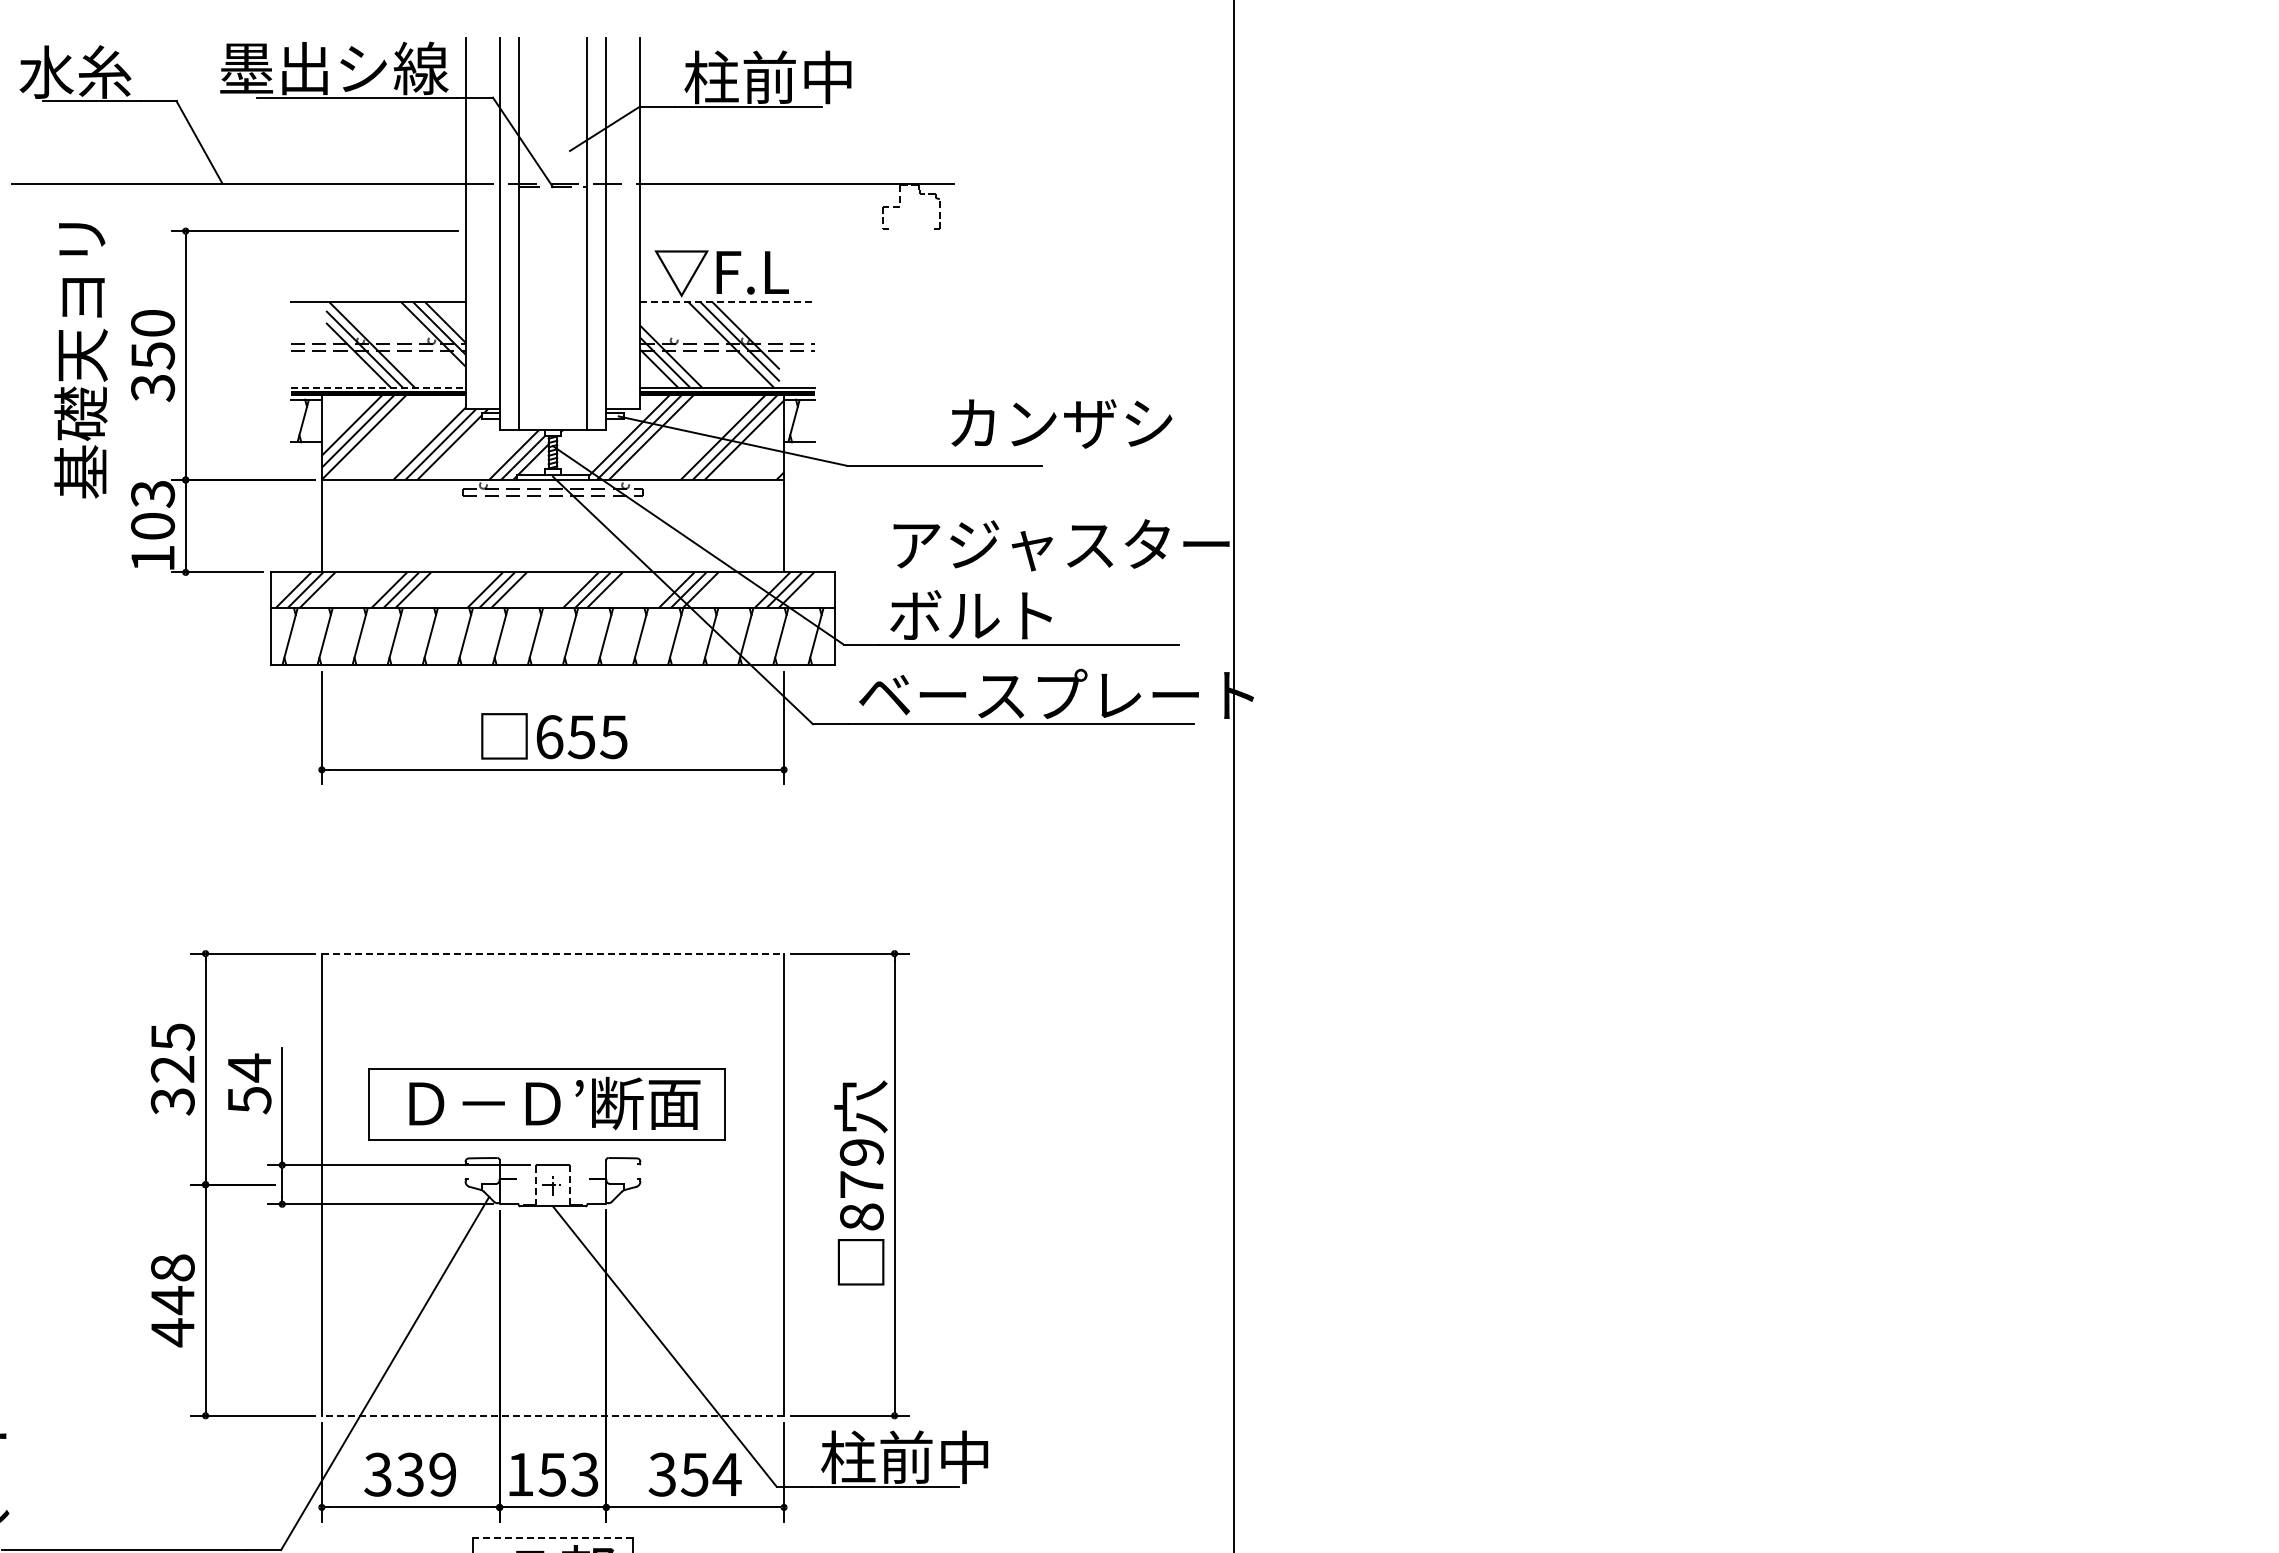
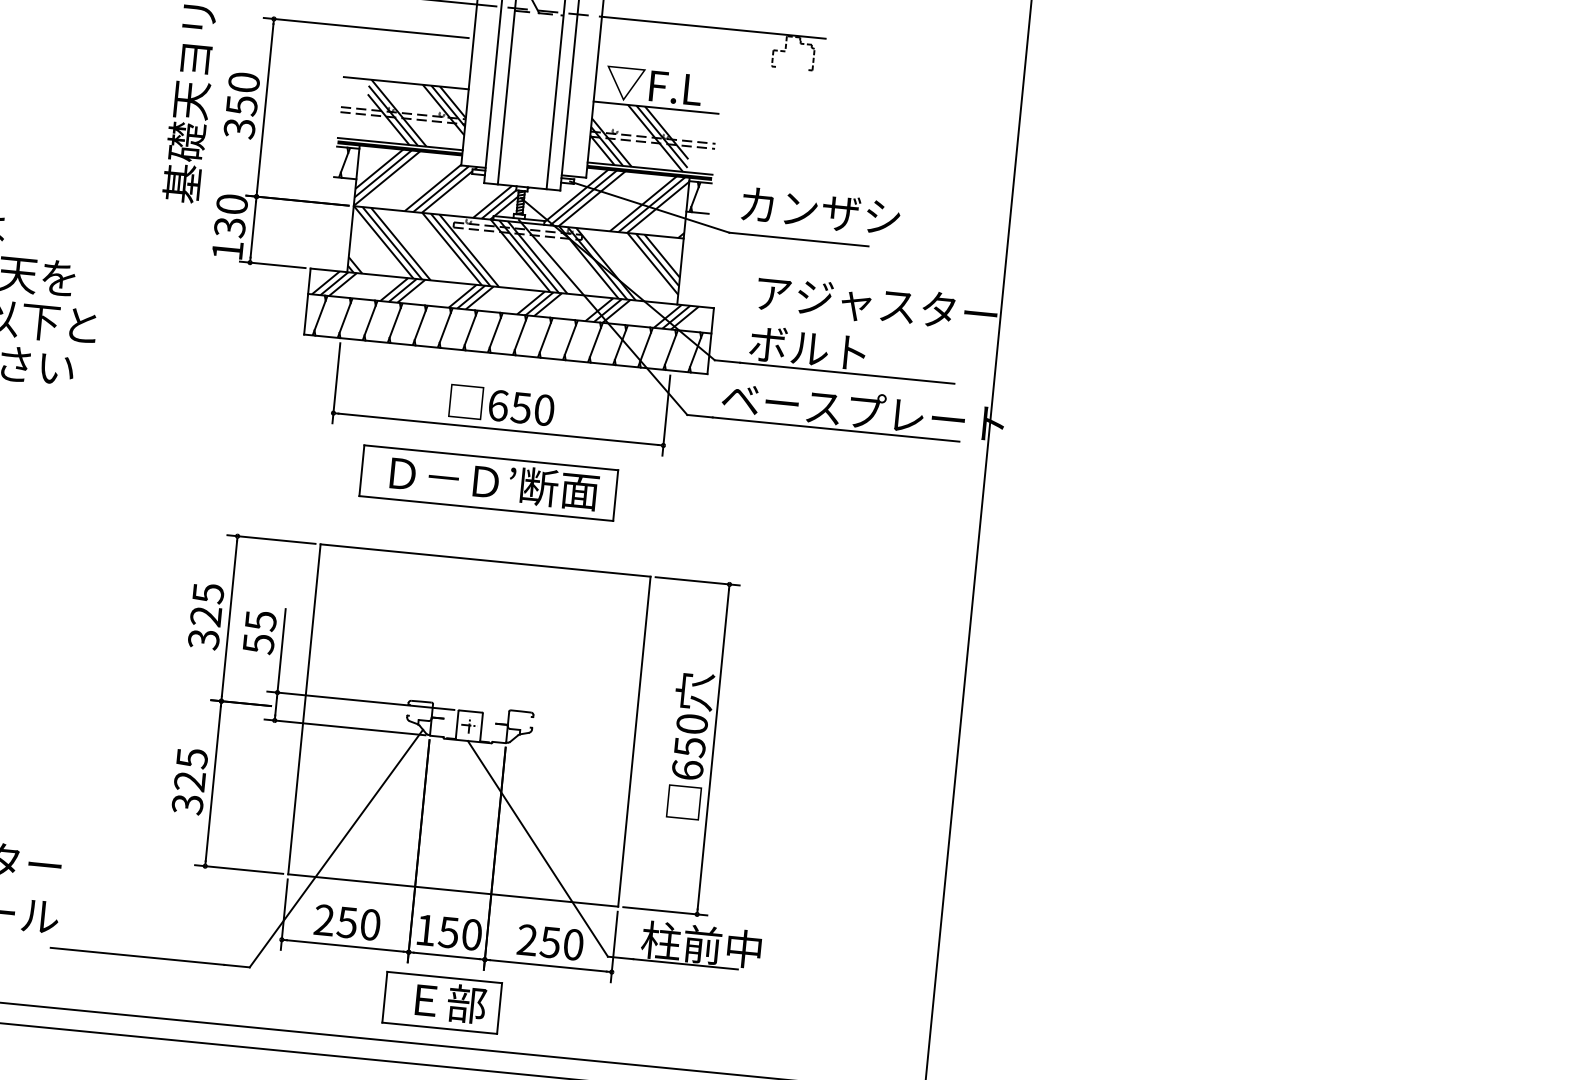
line: (728, 302) -> (656, 107), dashed -> solid
line: (378, 387) -> (400, 144), dashed -> solid
text: (1061, 423) -> (820, 211), moved
text: (152, 510) -> (230, 216), 103 -> 130
hatch: (552, 526) -> (515, 255), added
text: (613, 737) -> (543, 410), 655 -> 650
line: (553, 953) -> (485, 560), dashed -> solid
text: (249, 1067) -> (260, 620), 54 -> 55
part: (546, 1104) -> (488, 482), moved
text: (861, 1184) -> (689, 746), 879 -> 650
line: (535, 1185) -> (456, 724), dashed -> solid
line: (570, 1185) -> (481, 727), dashed -> solid
text: (172, 1300) -> (189, 781), 448 -> 325
line: (552, 1415) -> (452, 890), dashed -> solid
text: (410, 1474) -> (347, 922), 339 -> 250
text: (584, 1474) -> (471, 934), 153 -> 150
text: (694, 1474) -> (550, 942), 354 -> 250
line: (552, 1537) -> (444, 977), dashed -> solid

